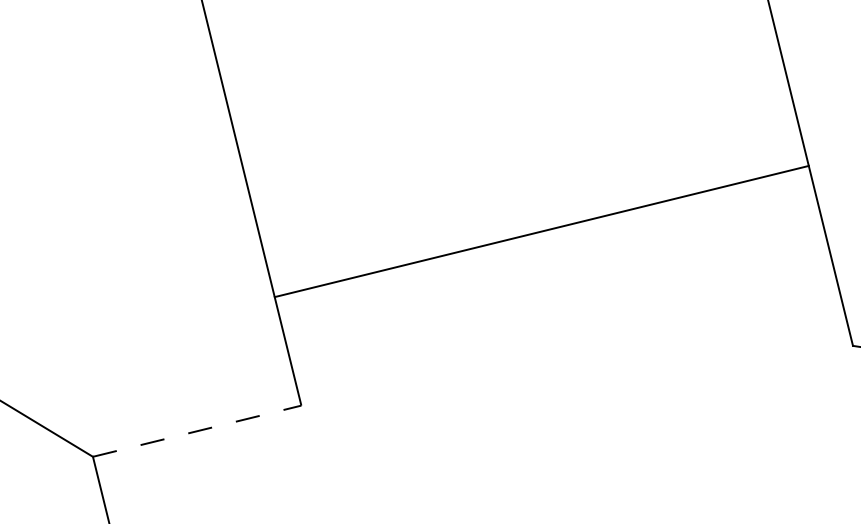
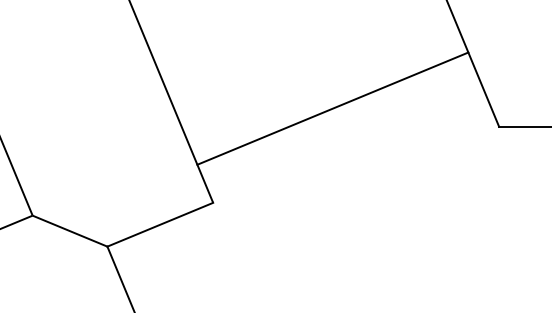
line: (541, 231) -> (332, 108), moved
line: (197, 430) -> (160, 224), dashed -> solid

